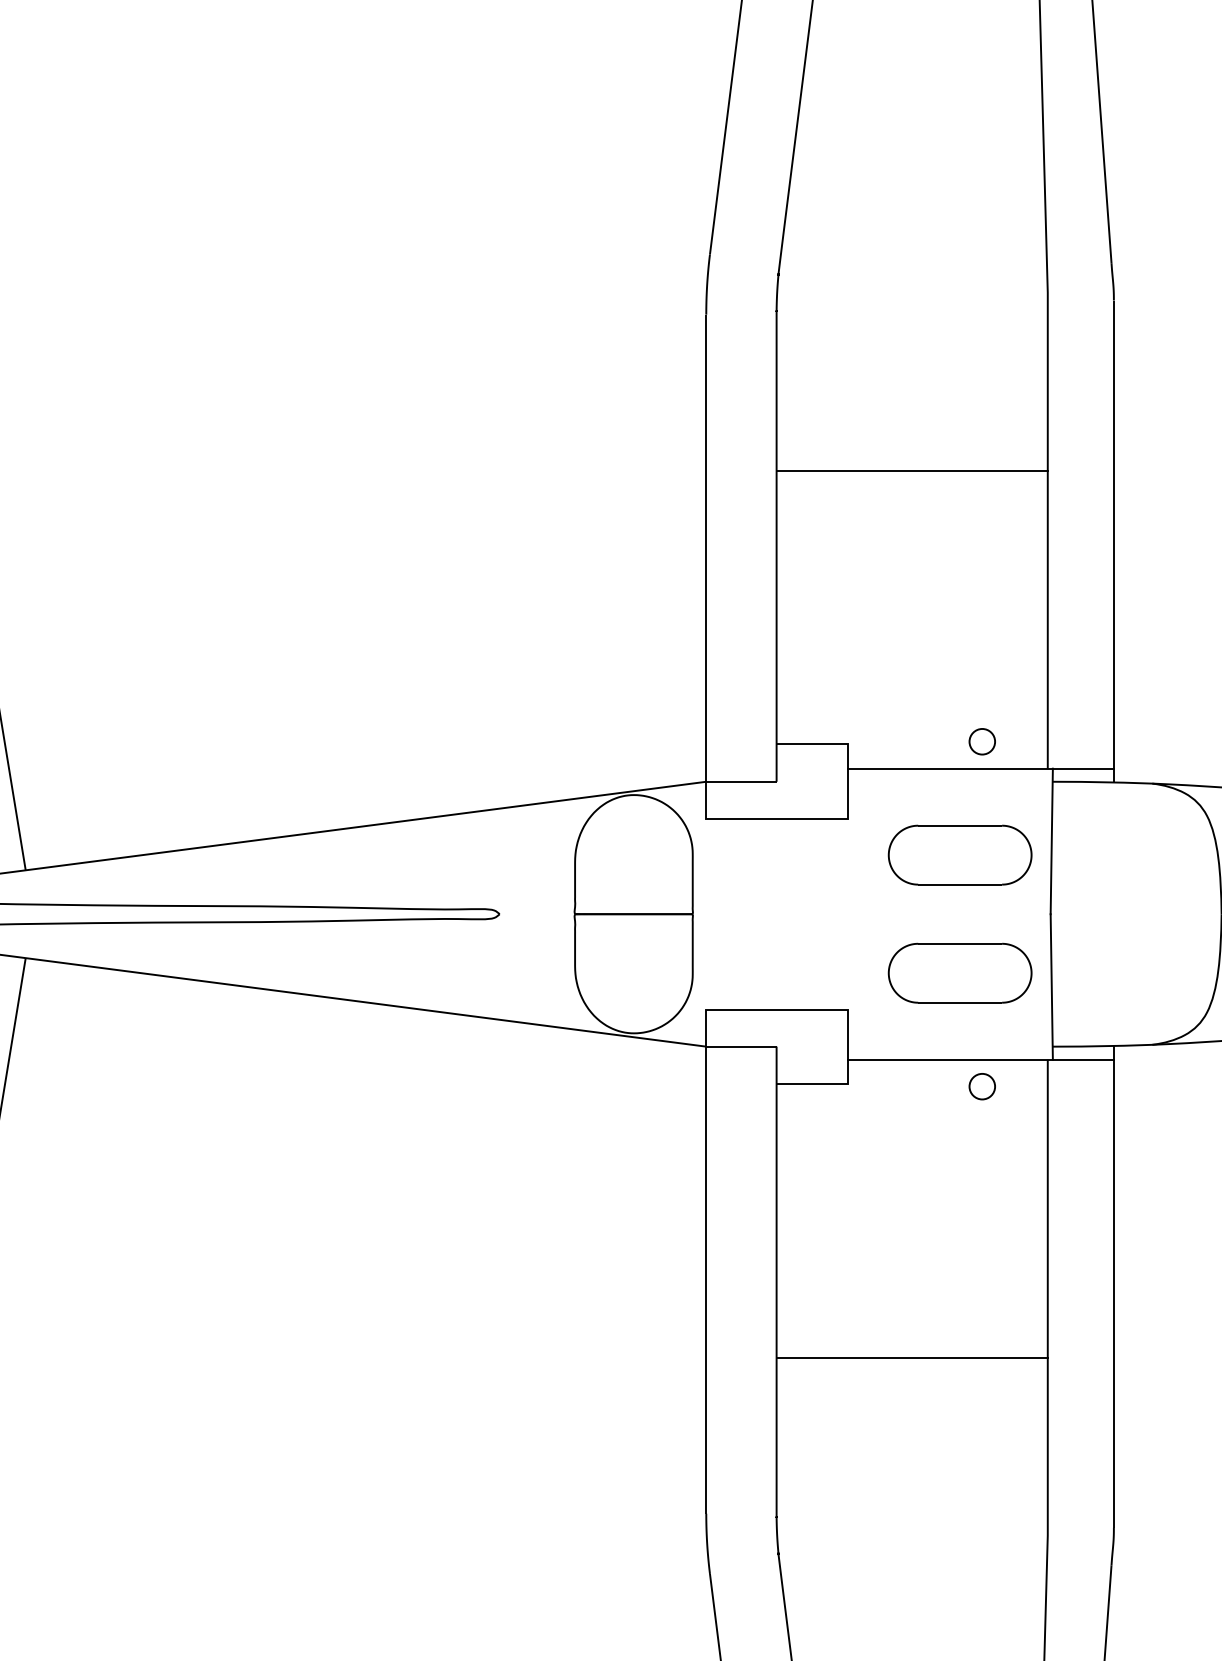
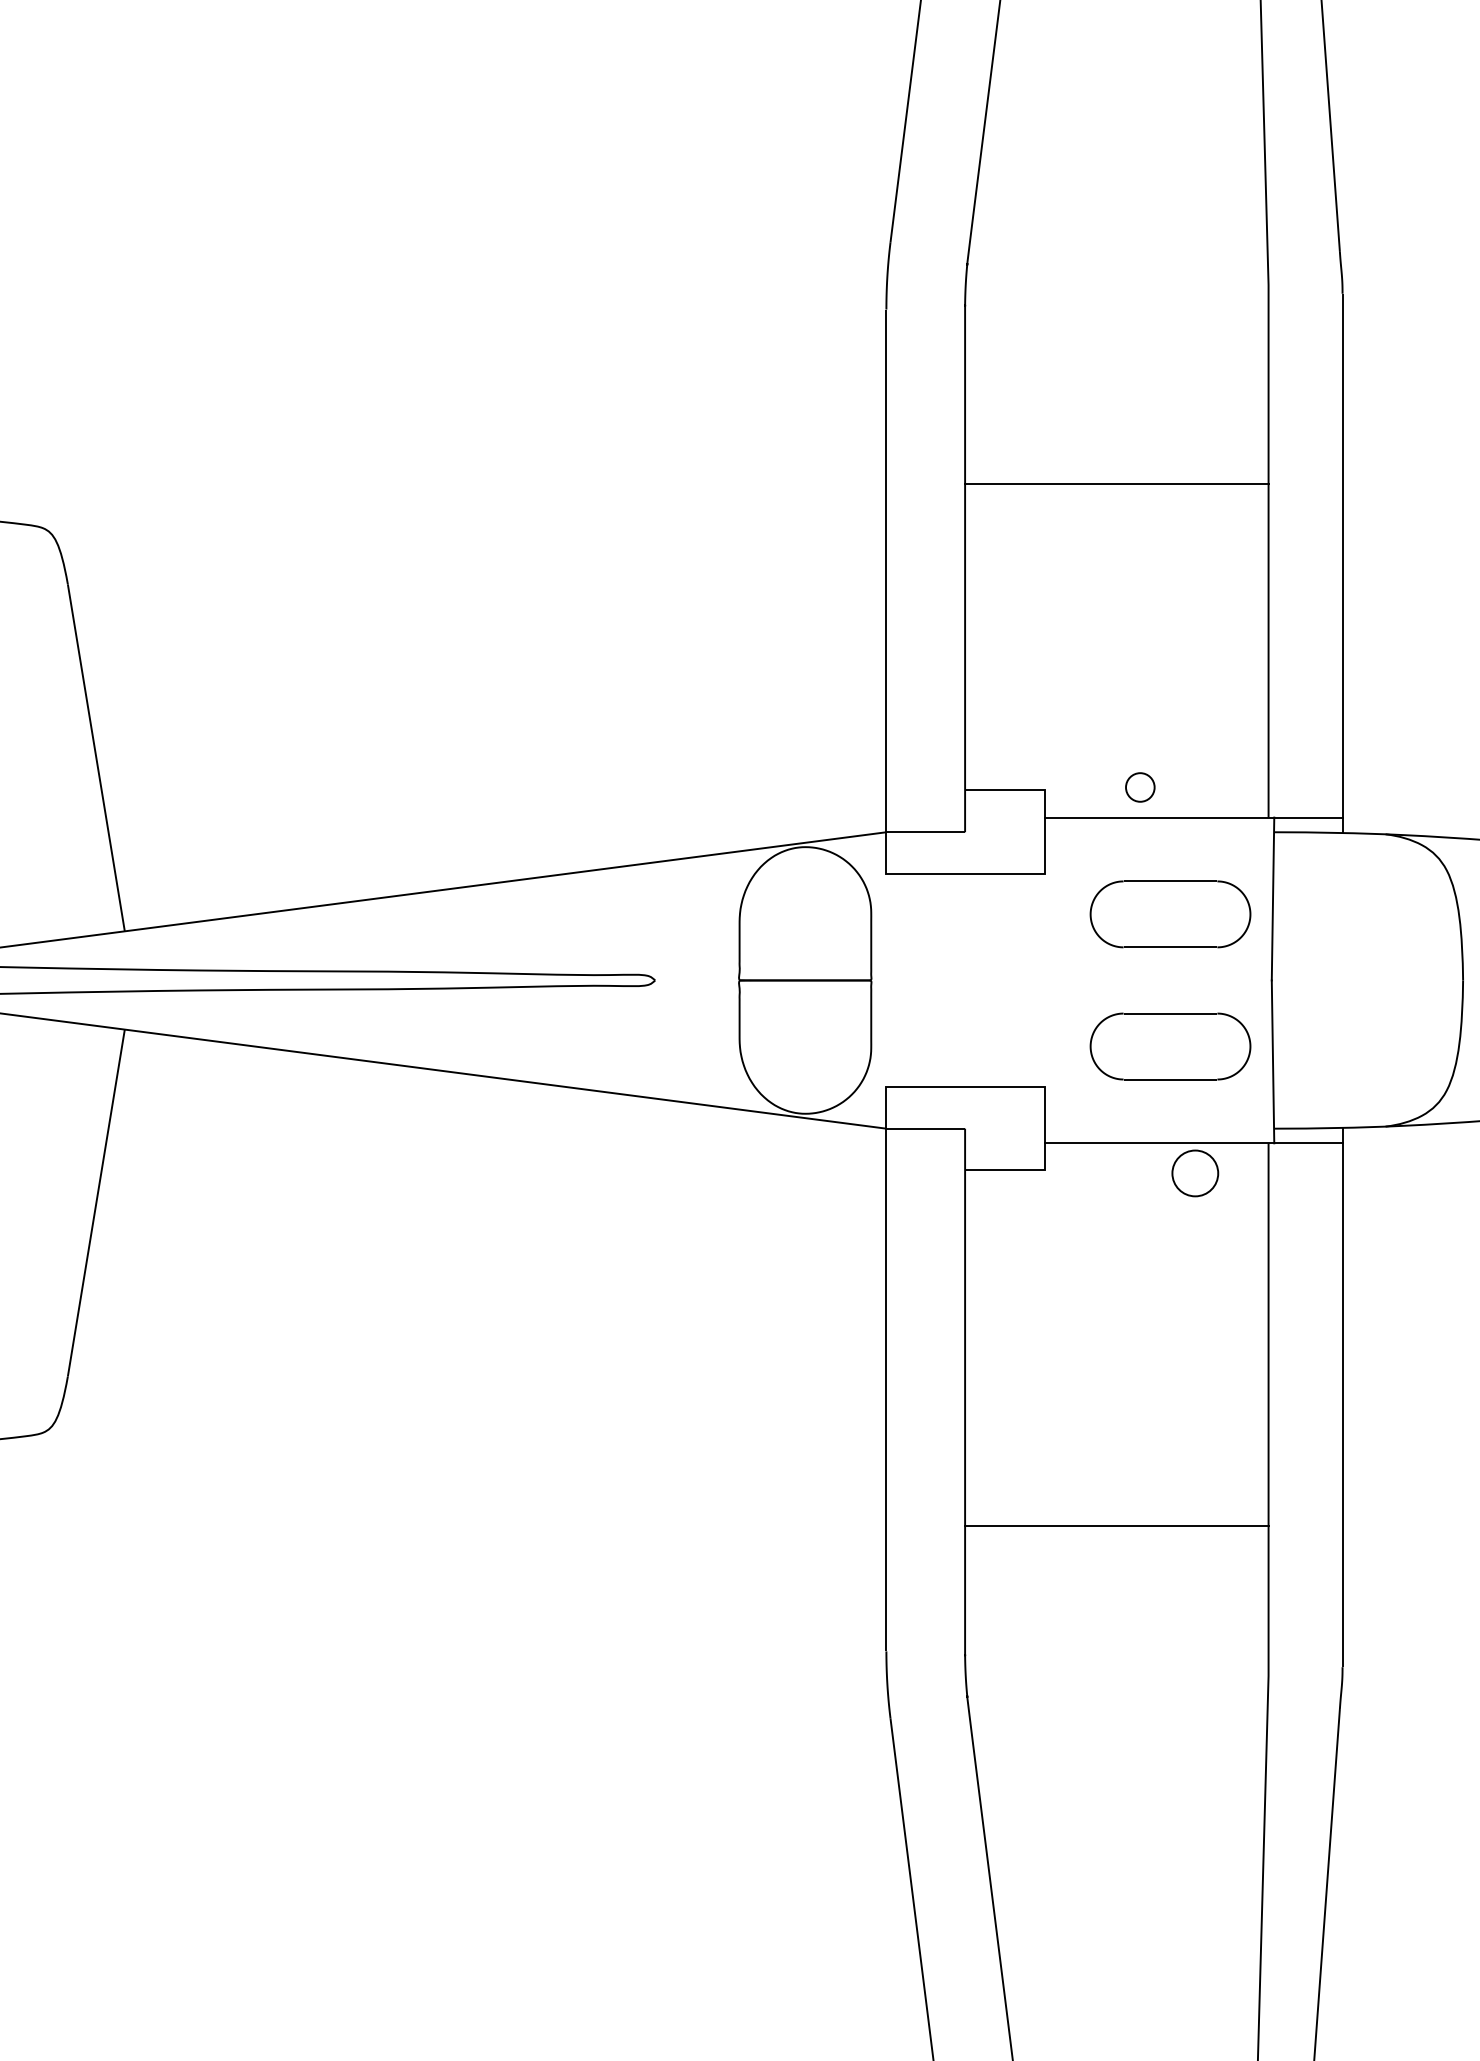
circle: (982, 741) -> (1140, 787), moved
circle: (982, 1086) -> (1195, 1173), size x1.6
line: (911, 1357) -> (1116, 1525), moved

